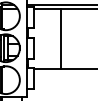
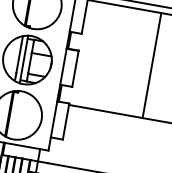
line: (61, 38) -> (152, 64), moved

